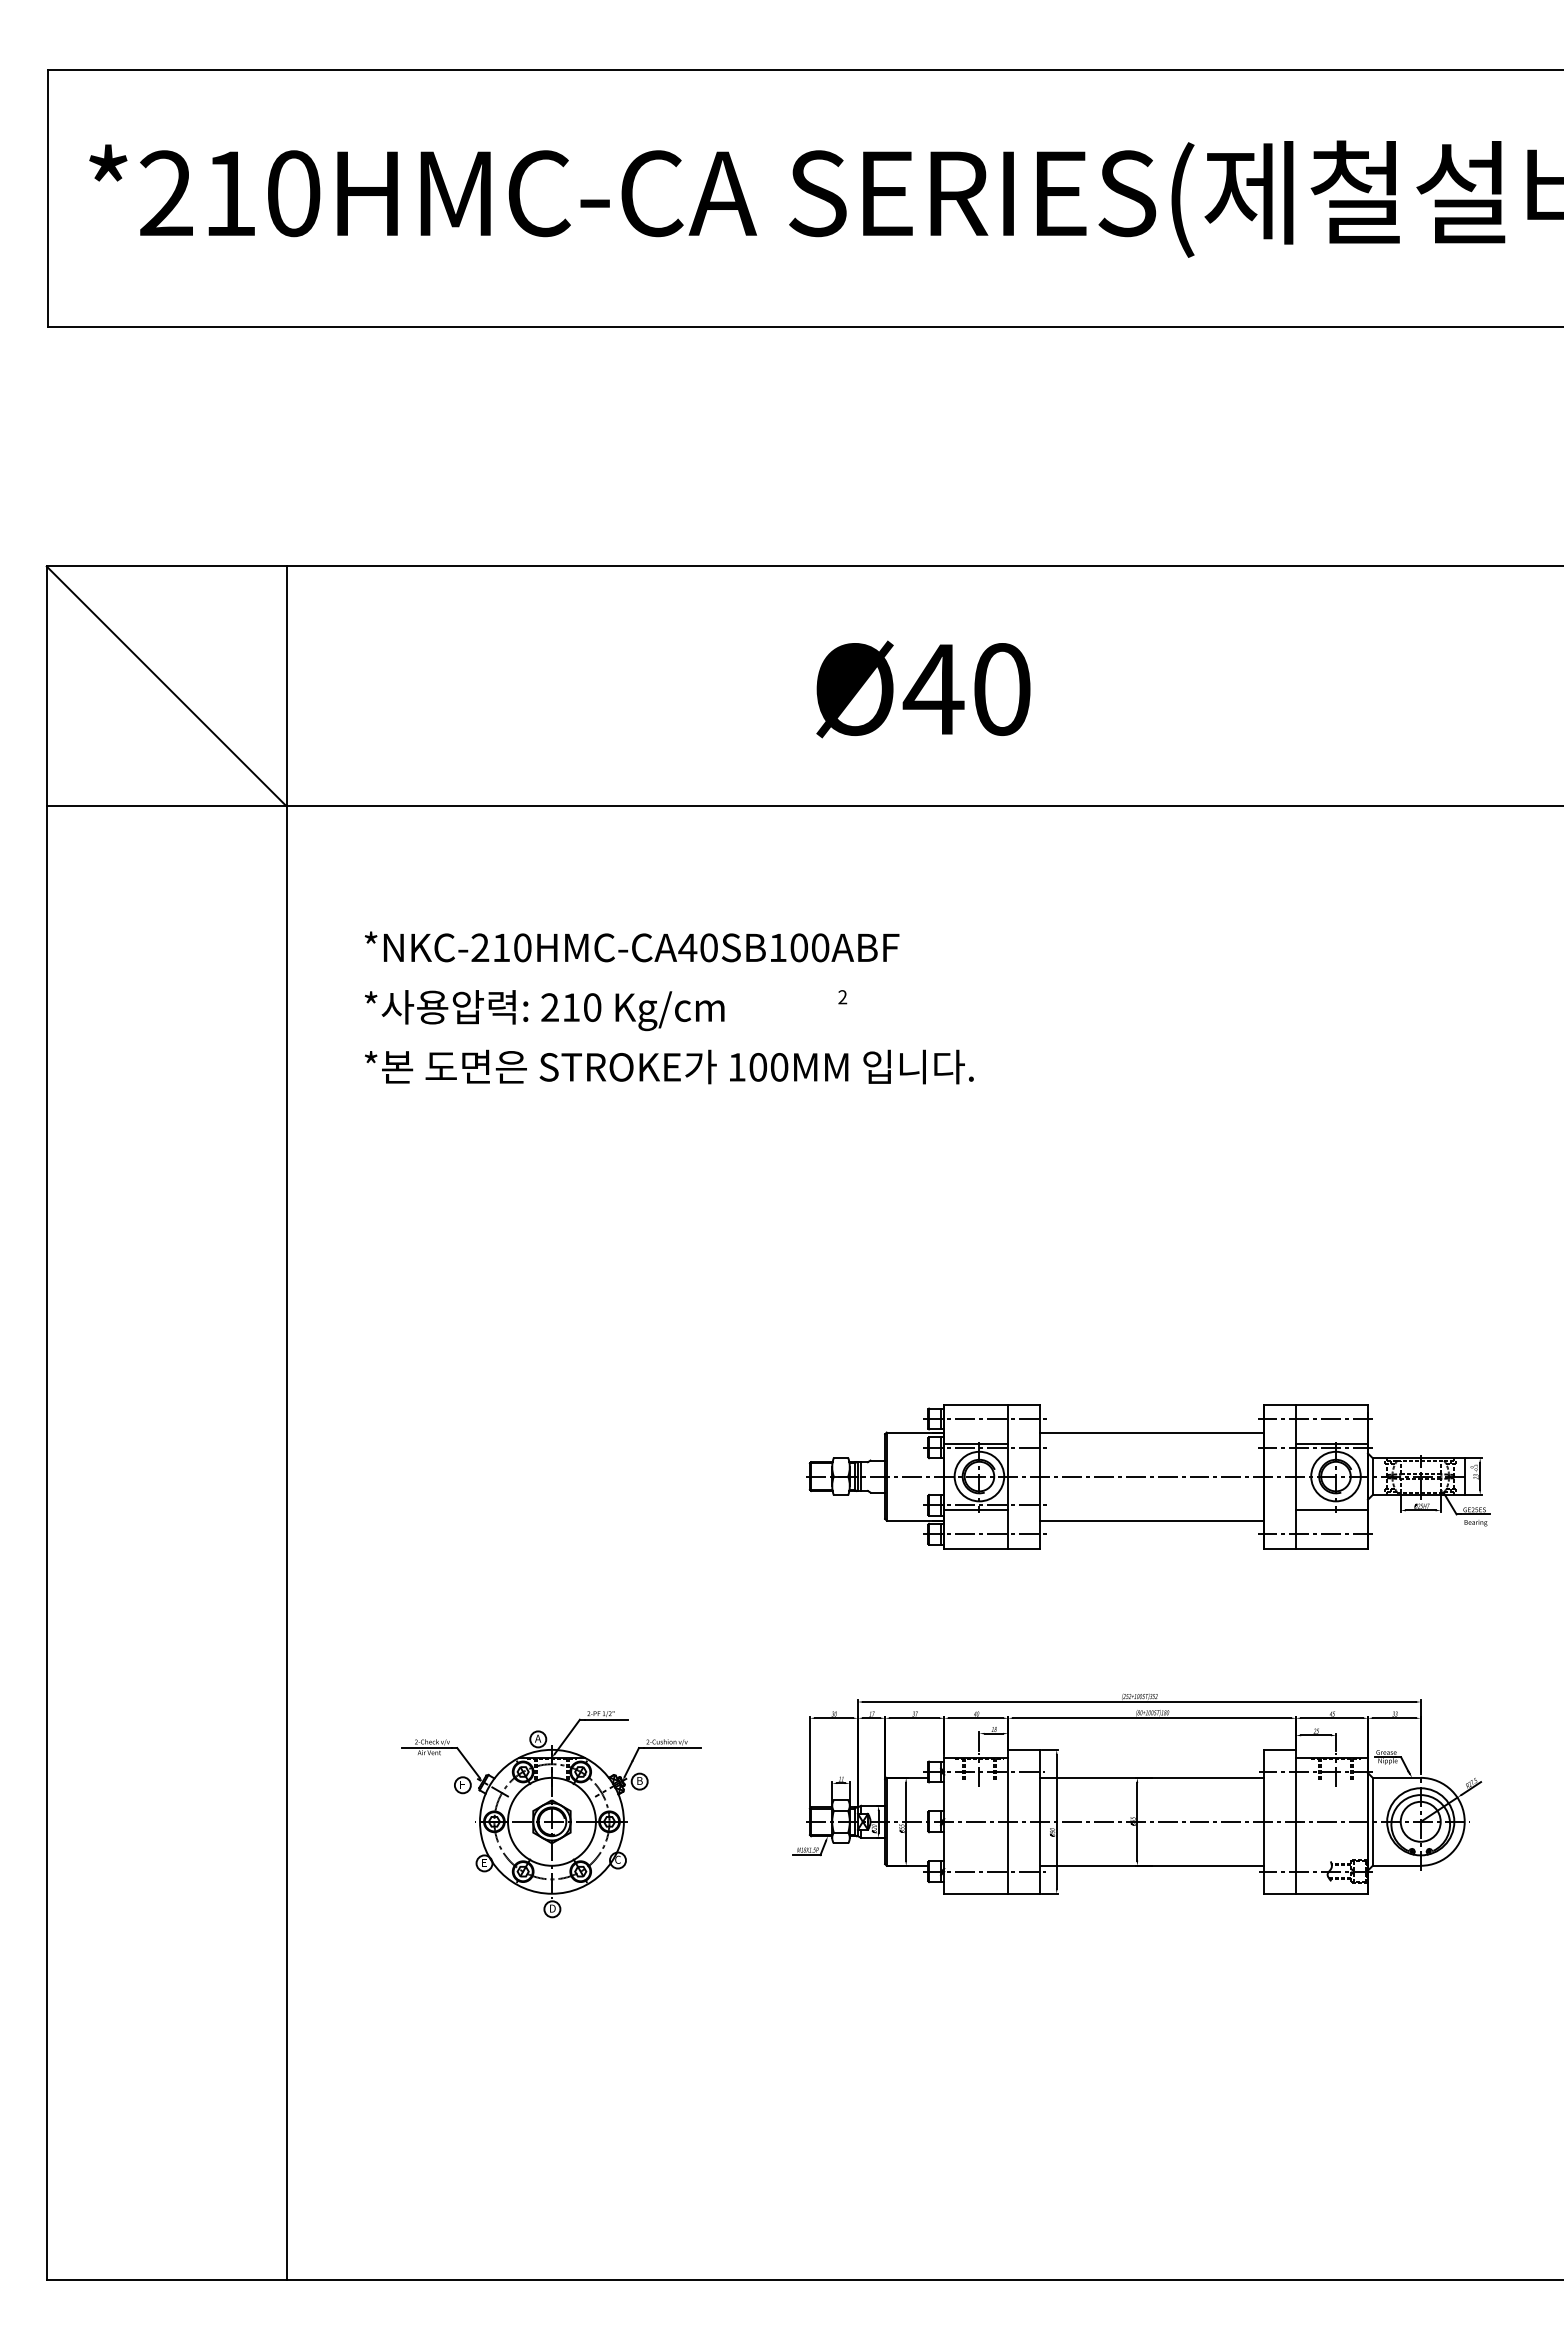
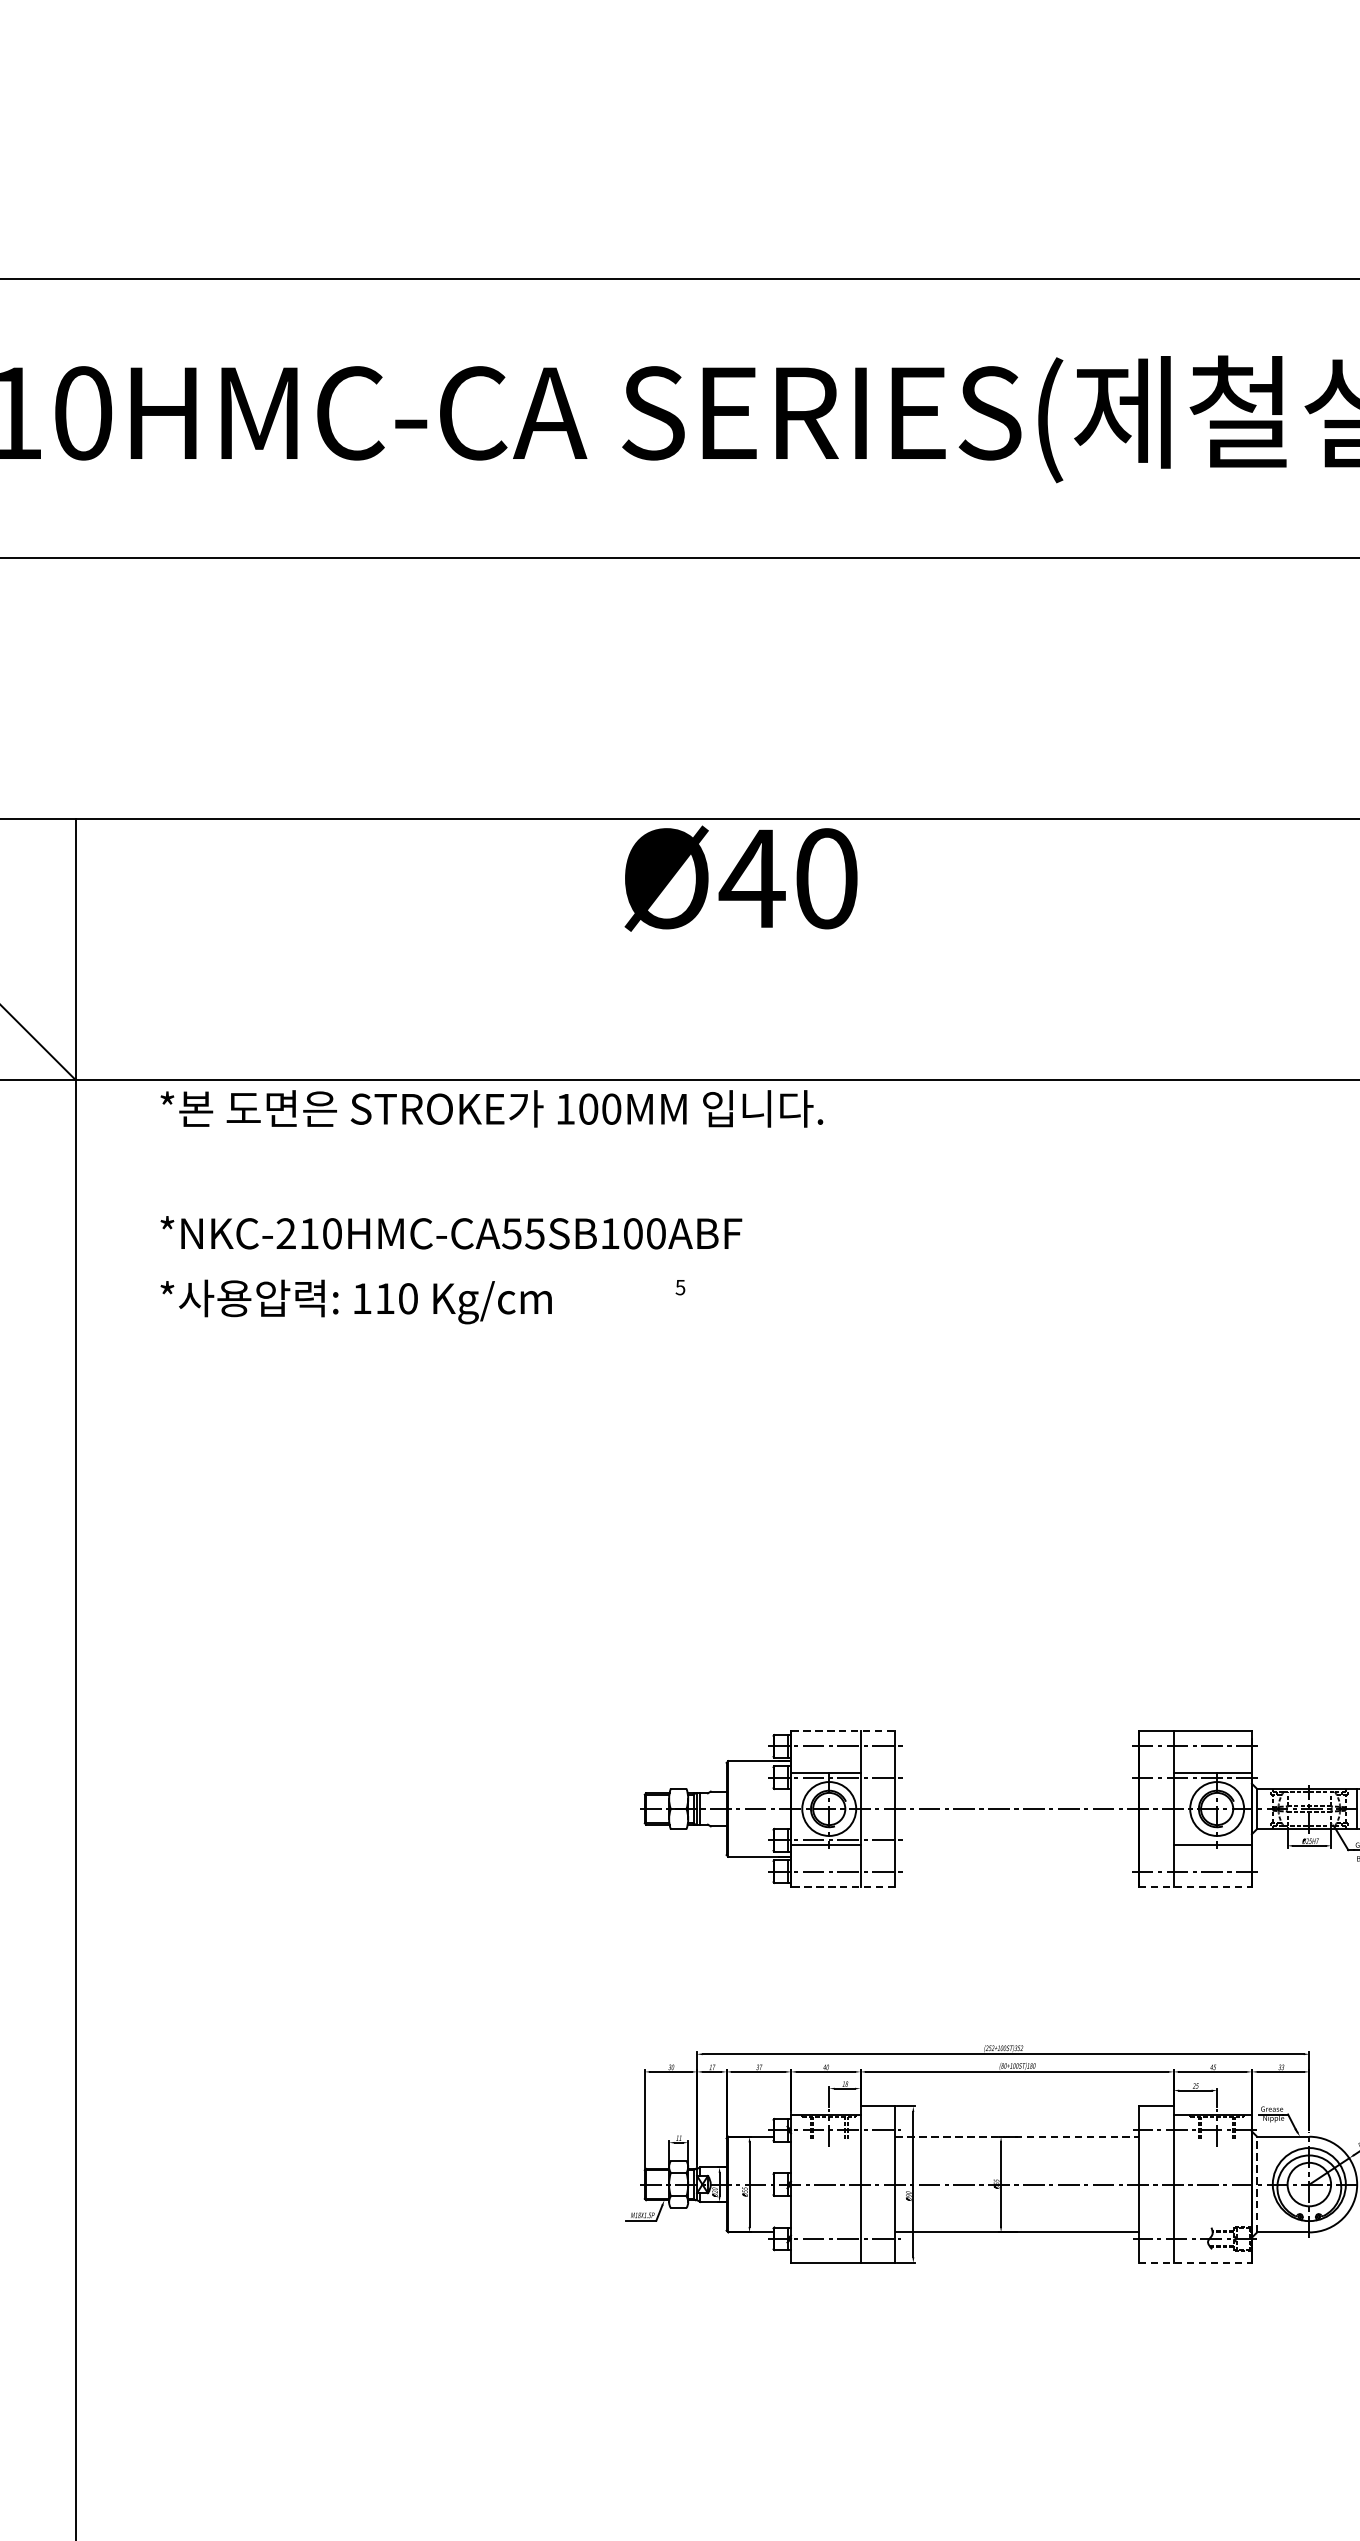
text: (923, 689) -> (741, 878), moved
text: (697, 947) -> (522, 1233), *NKC-210HMC-CA40SB100ABF -> *NKC-210HMC-CA55SB100ABF
text: (842, 997) -> (680, 1287), 2 -> 5
text: (549, 1007) -> (361, 1298), 210 -> 110
text: (669, 1066) -> (492, 1108), moved
line: (992, 1404) -> (843, 1730), solid -> dashed
line: (1152, 1432) -> (1017, 1761), removed
line: (1152, 1520) -> (1017, 1856), removed
line: (992, 1548) -> (843, 1887), solid -> dashed
line: (1316, 1548) -> (1195, 1887), solid -> dashed
line: (1151, 1777) -> (1016, 2136), solid -> dashed
part: (551, 1814) -> (363, 2176), removed
line: (1372, 1821) -> (1256, 2184), solid -> dashed
line: (1316, 1893) -> (1195, 2262), solid -> dashed

